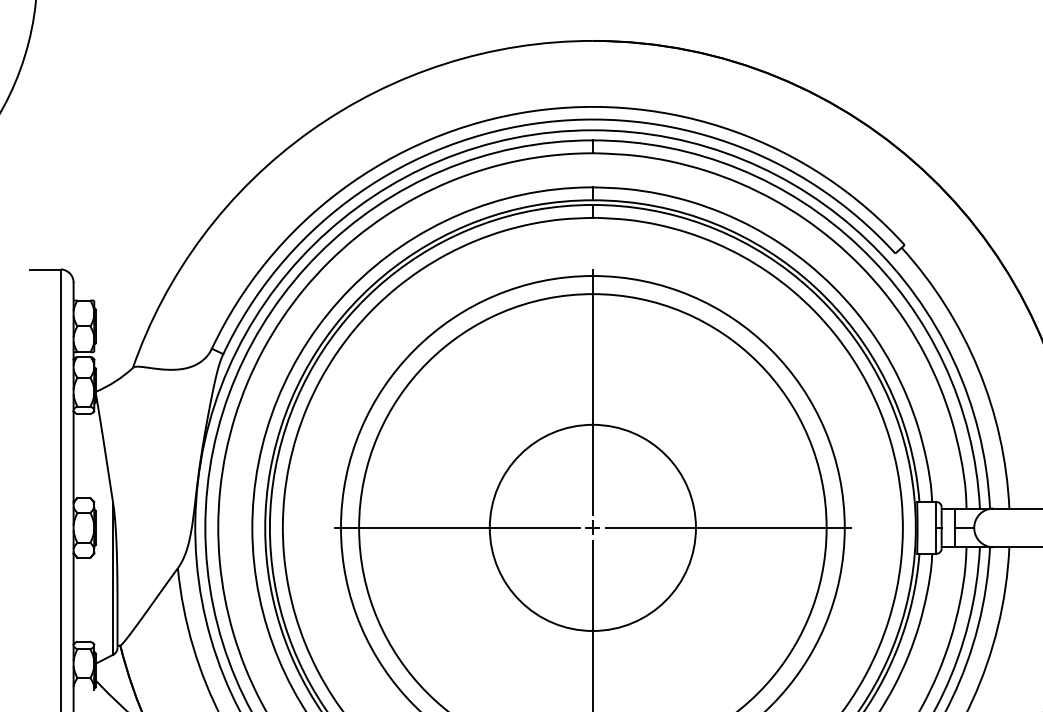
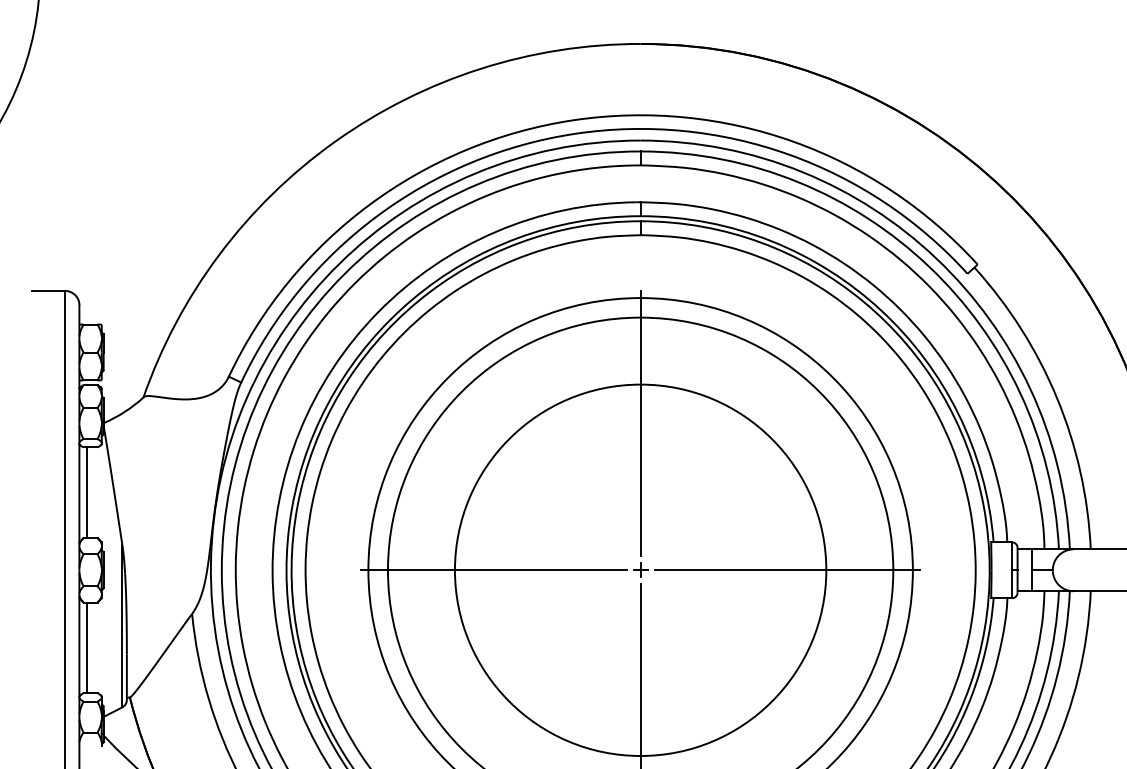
line: (80, 456) -> (86, 493), added
circle: (592, 527) -> (640, 569), size x1.67
line: (80, 599) -> (86, 647), added

